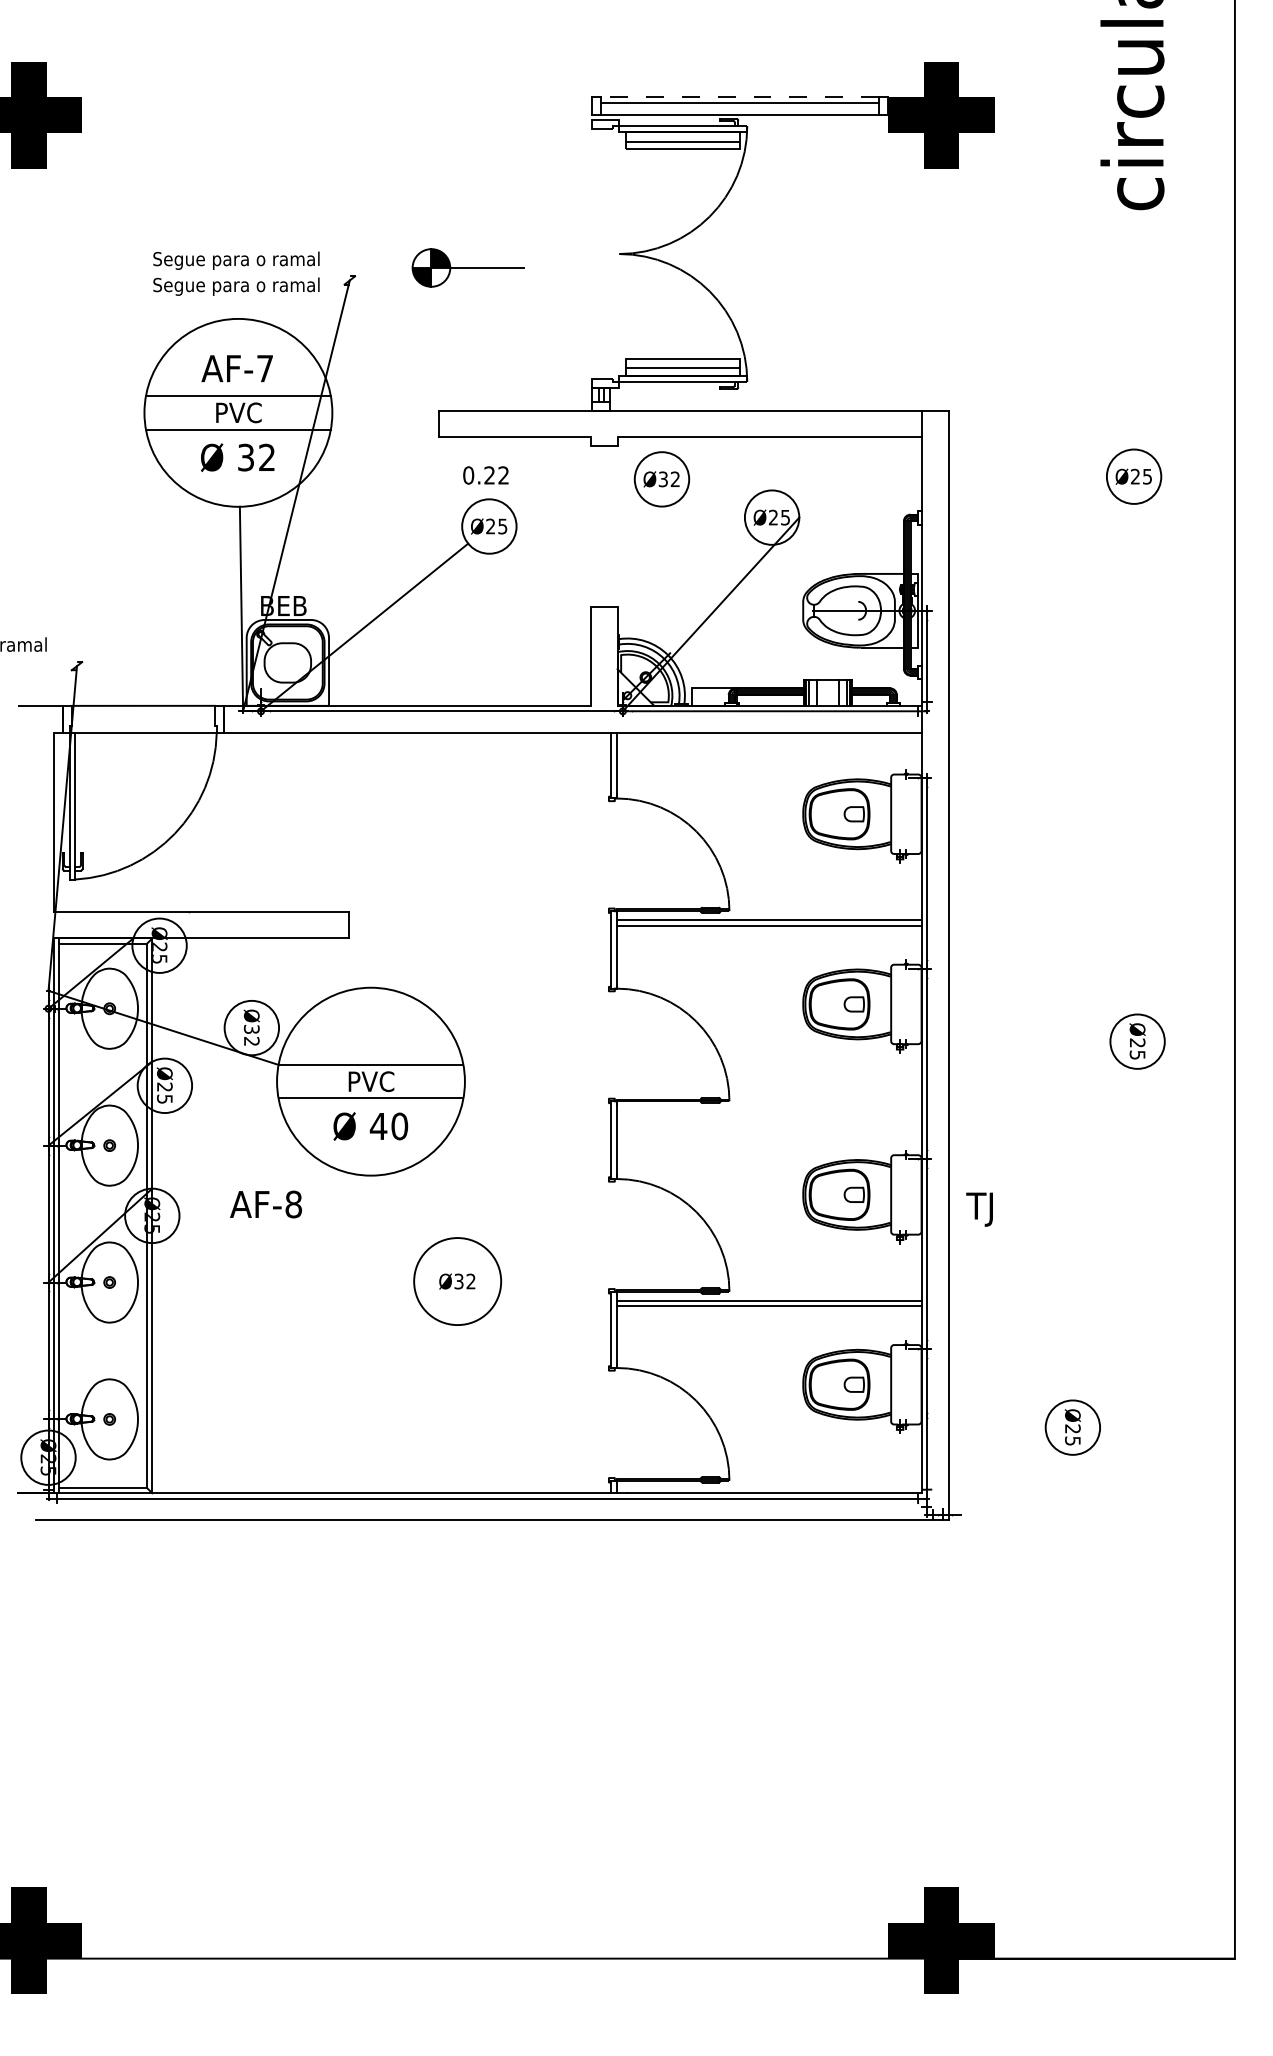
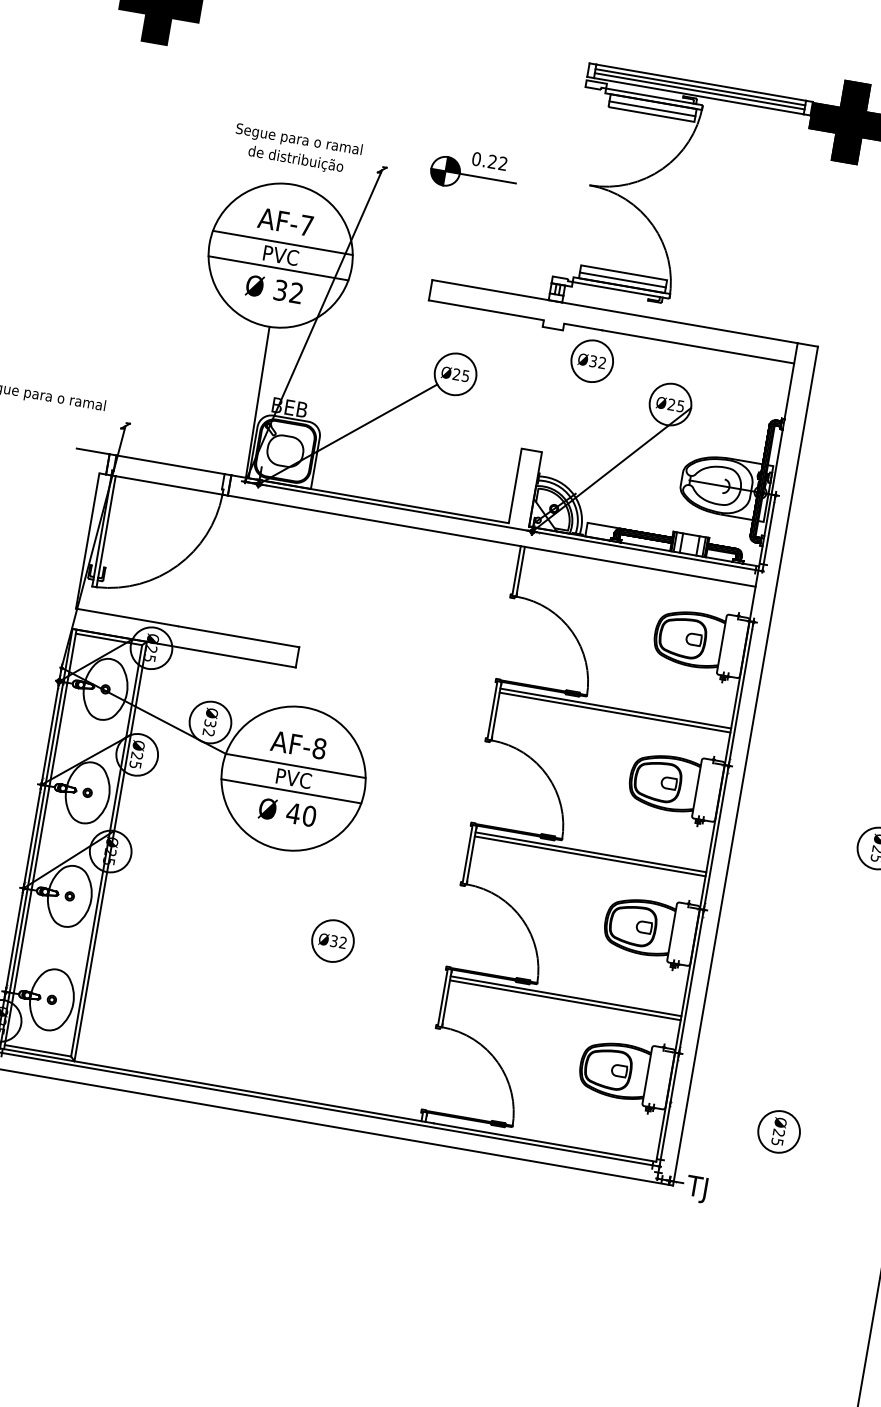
line: (740, 97) -> (701, 82), dashed -> solid
line: (739, 108) -> (699, 90), added
text: (236, 286) -> (295, 159), Segue para o ramal -> de distribuição
text: (485, 475) -> (489, 161), moved
line: (768, 1110) -> (590, 852), added
line: (768, 1115) -> (589, 856), added
text: (265, 1204) -> (298, 745), moved
text: (979, 1209) -> (696, 1189), moved
circle: (457, 1281) -> (332, 941), size x0.62

